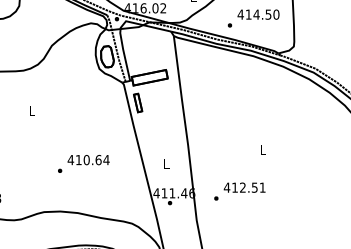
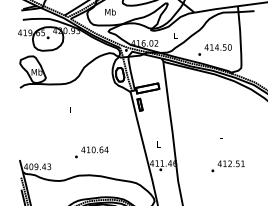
text: (83, 164) -> (91, 152), moved
text: (238, 191) -> (227, 166), moved

